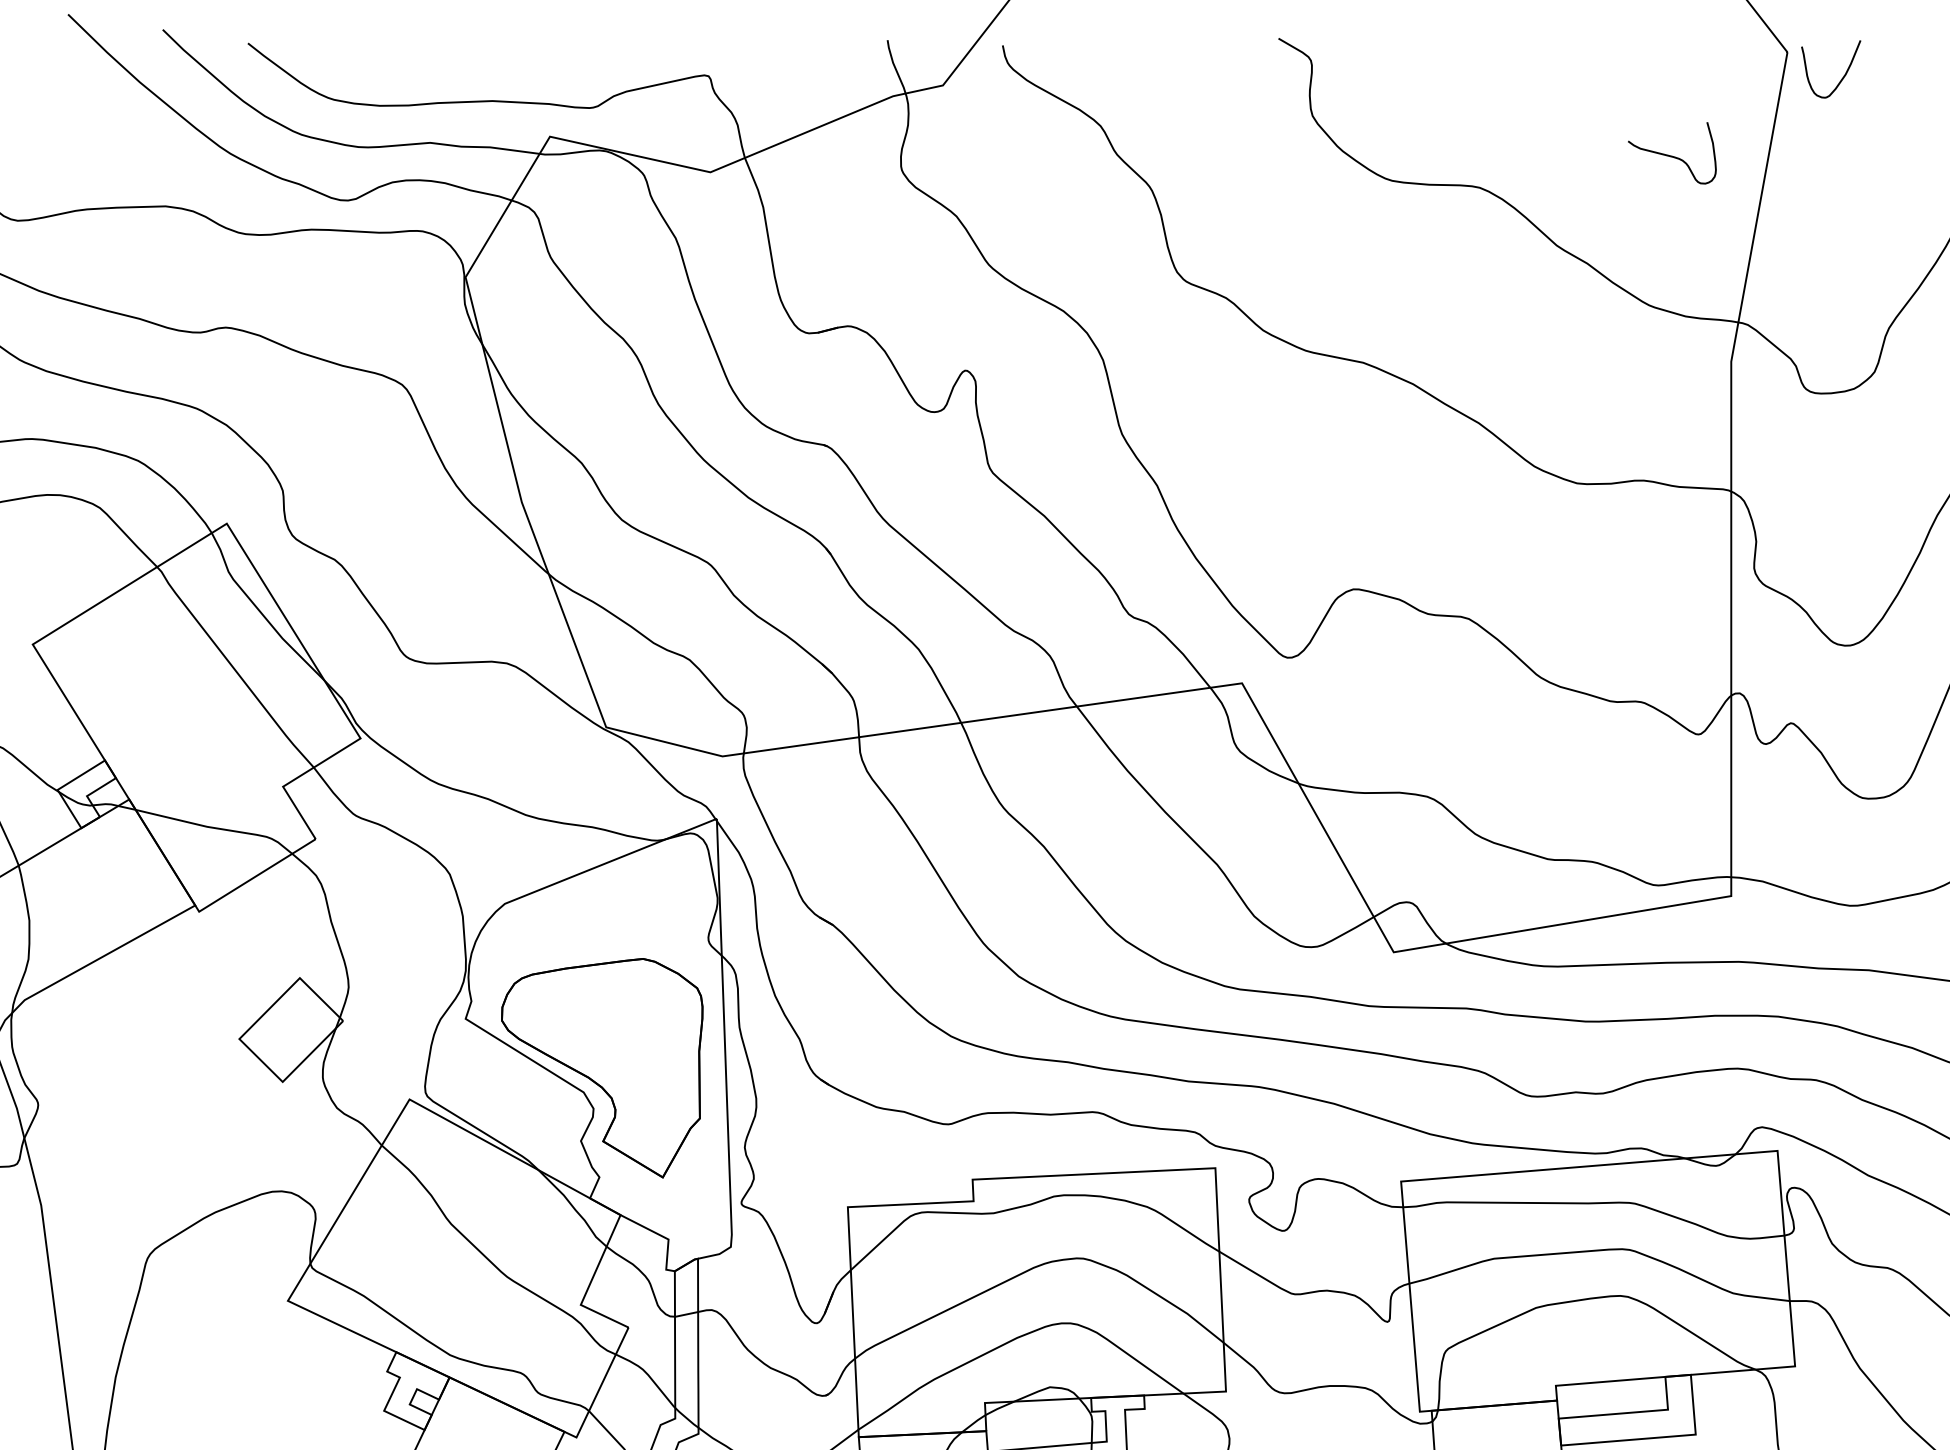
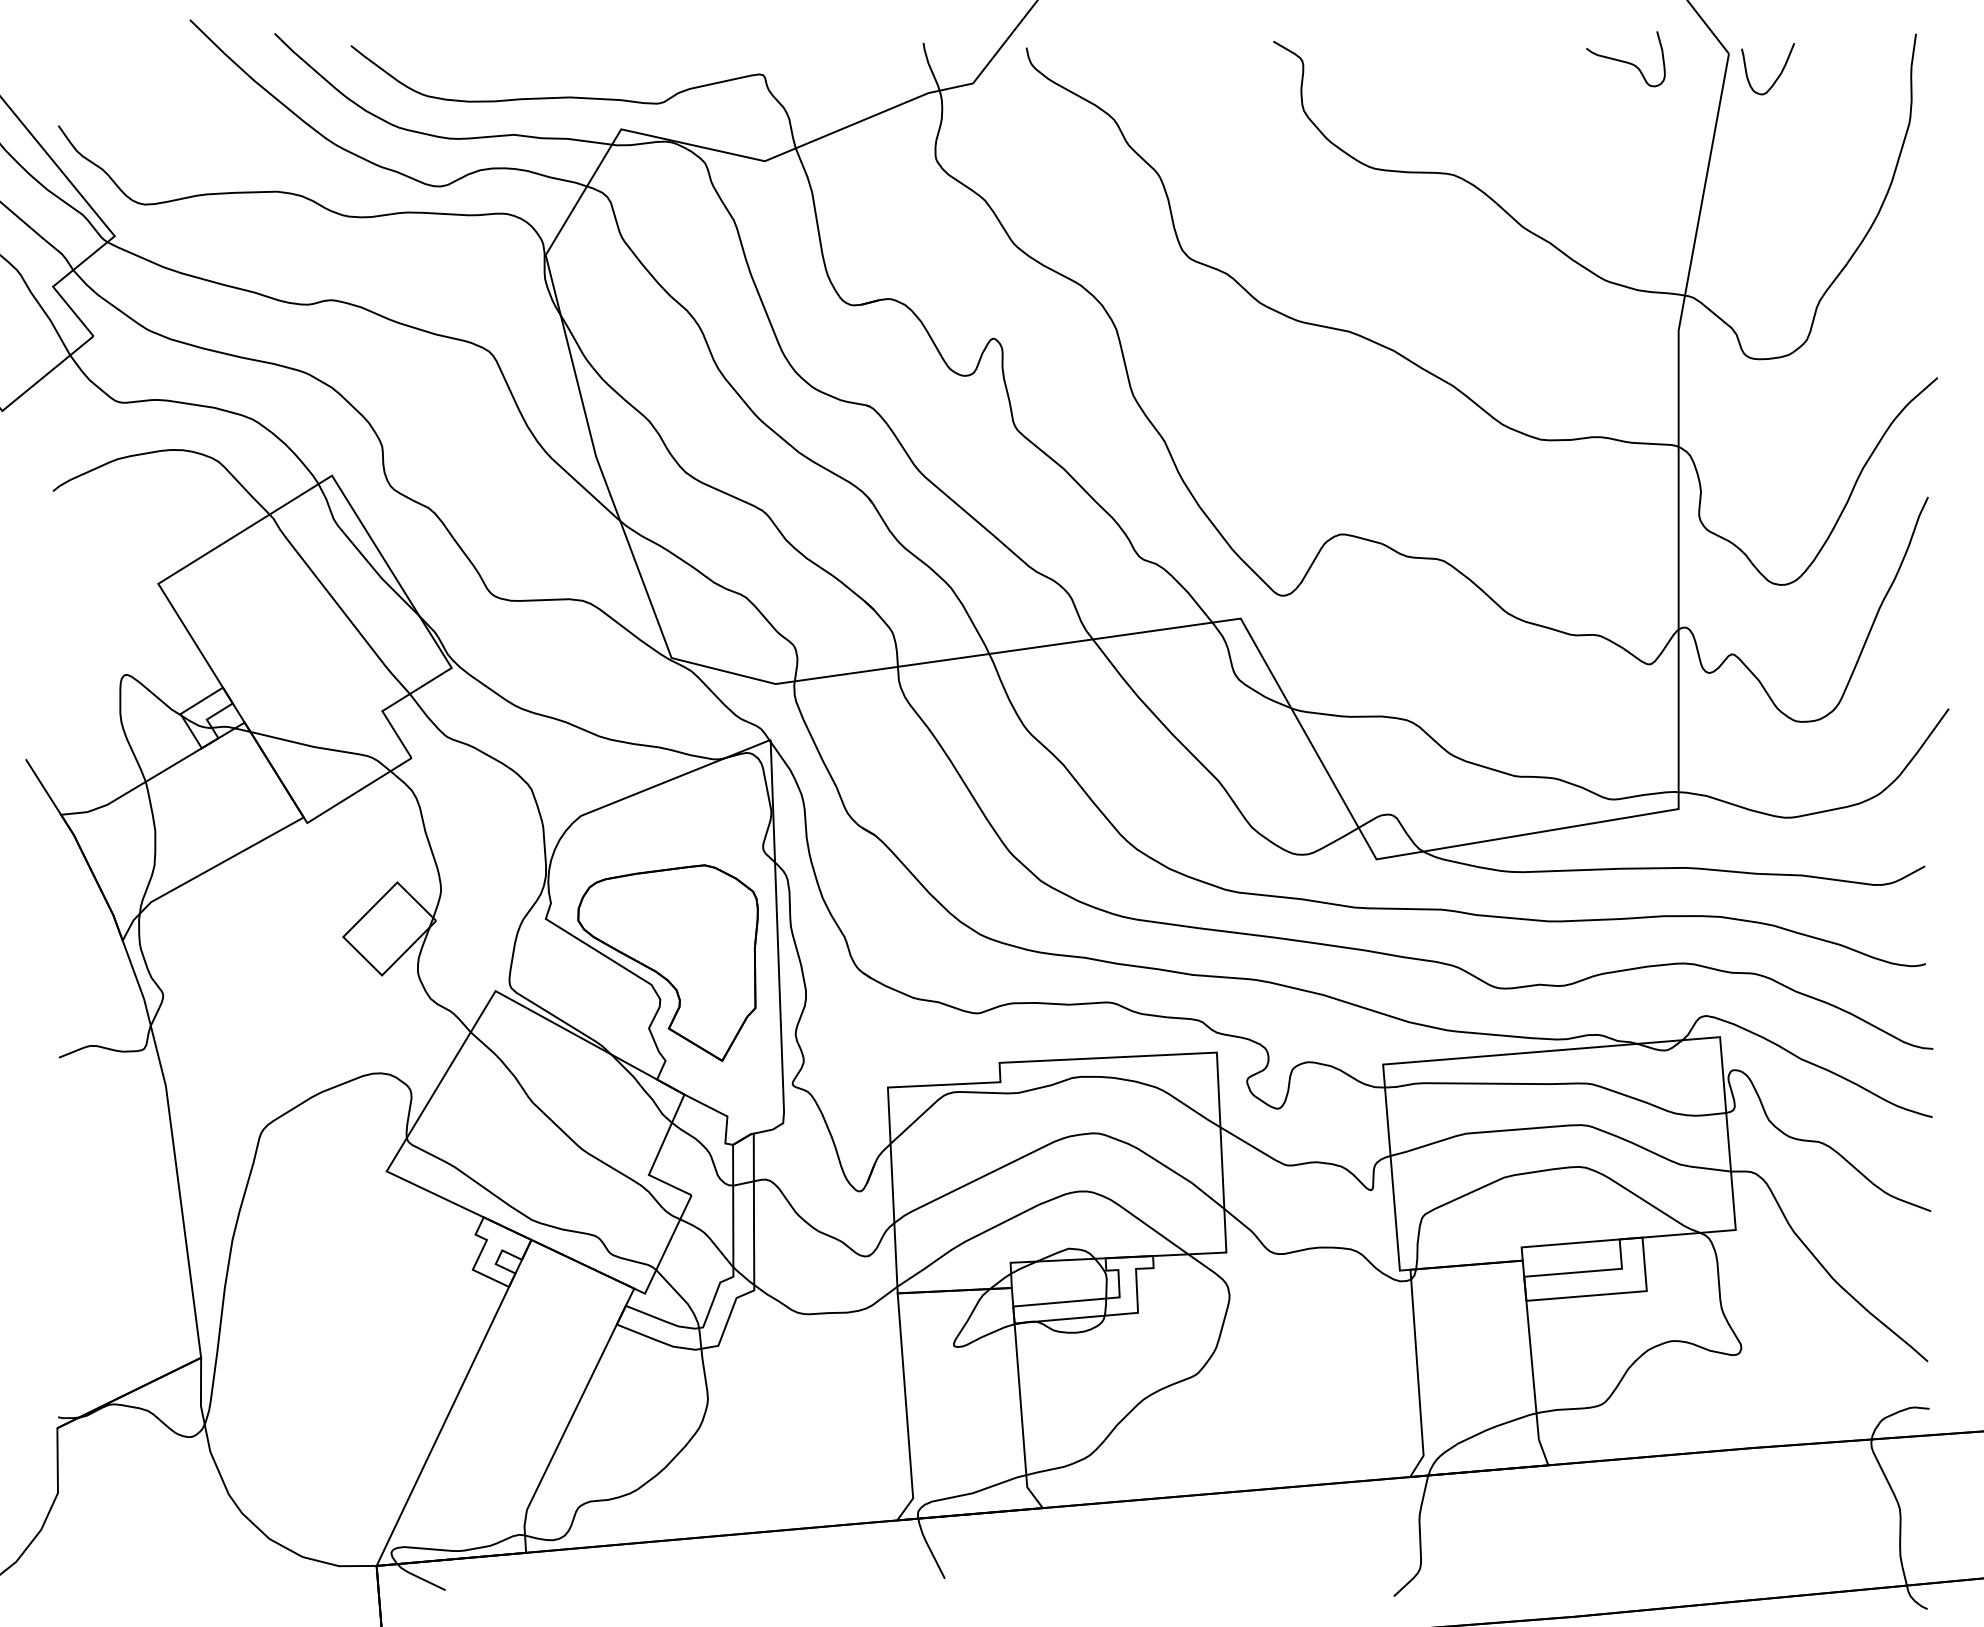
curve: (1671, 155) -> (1625, 61), moved

